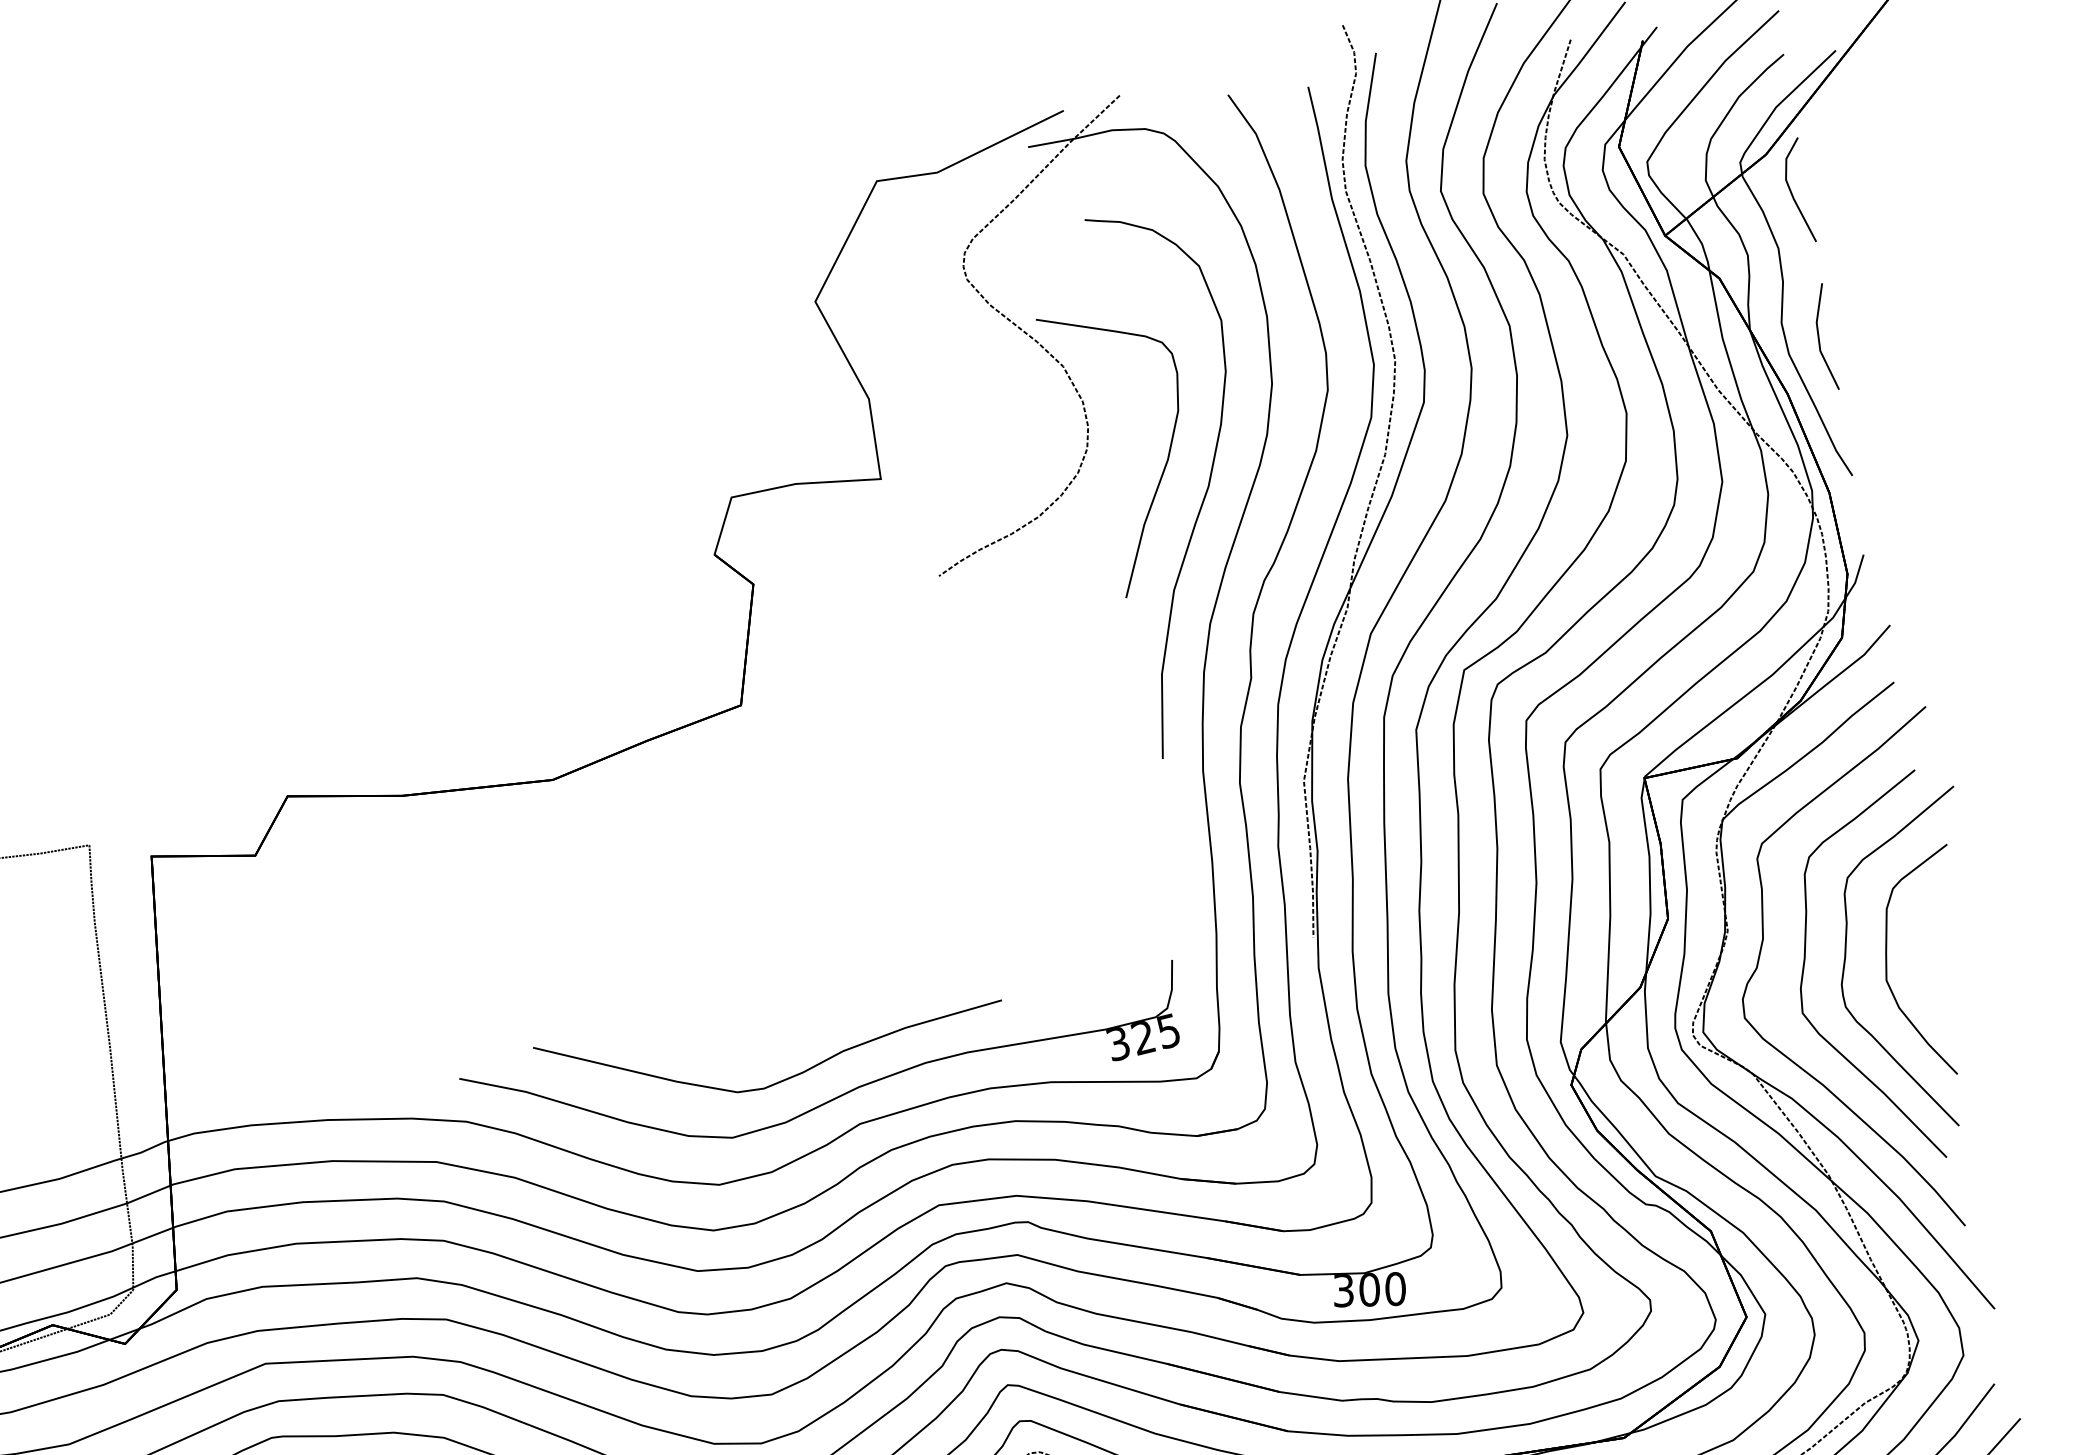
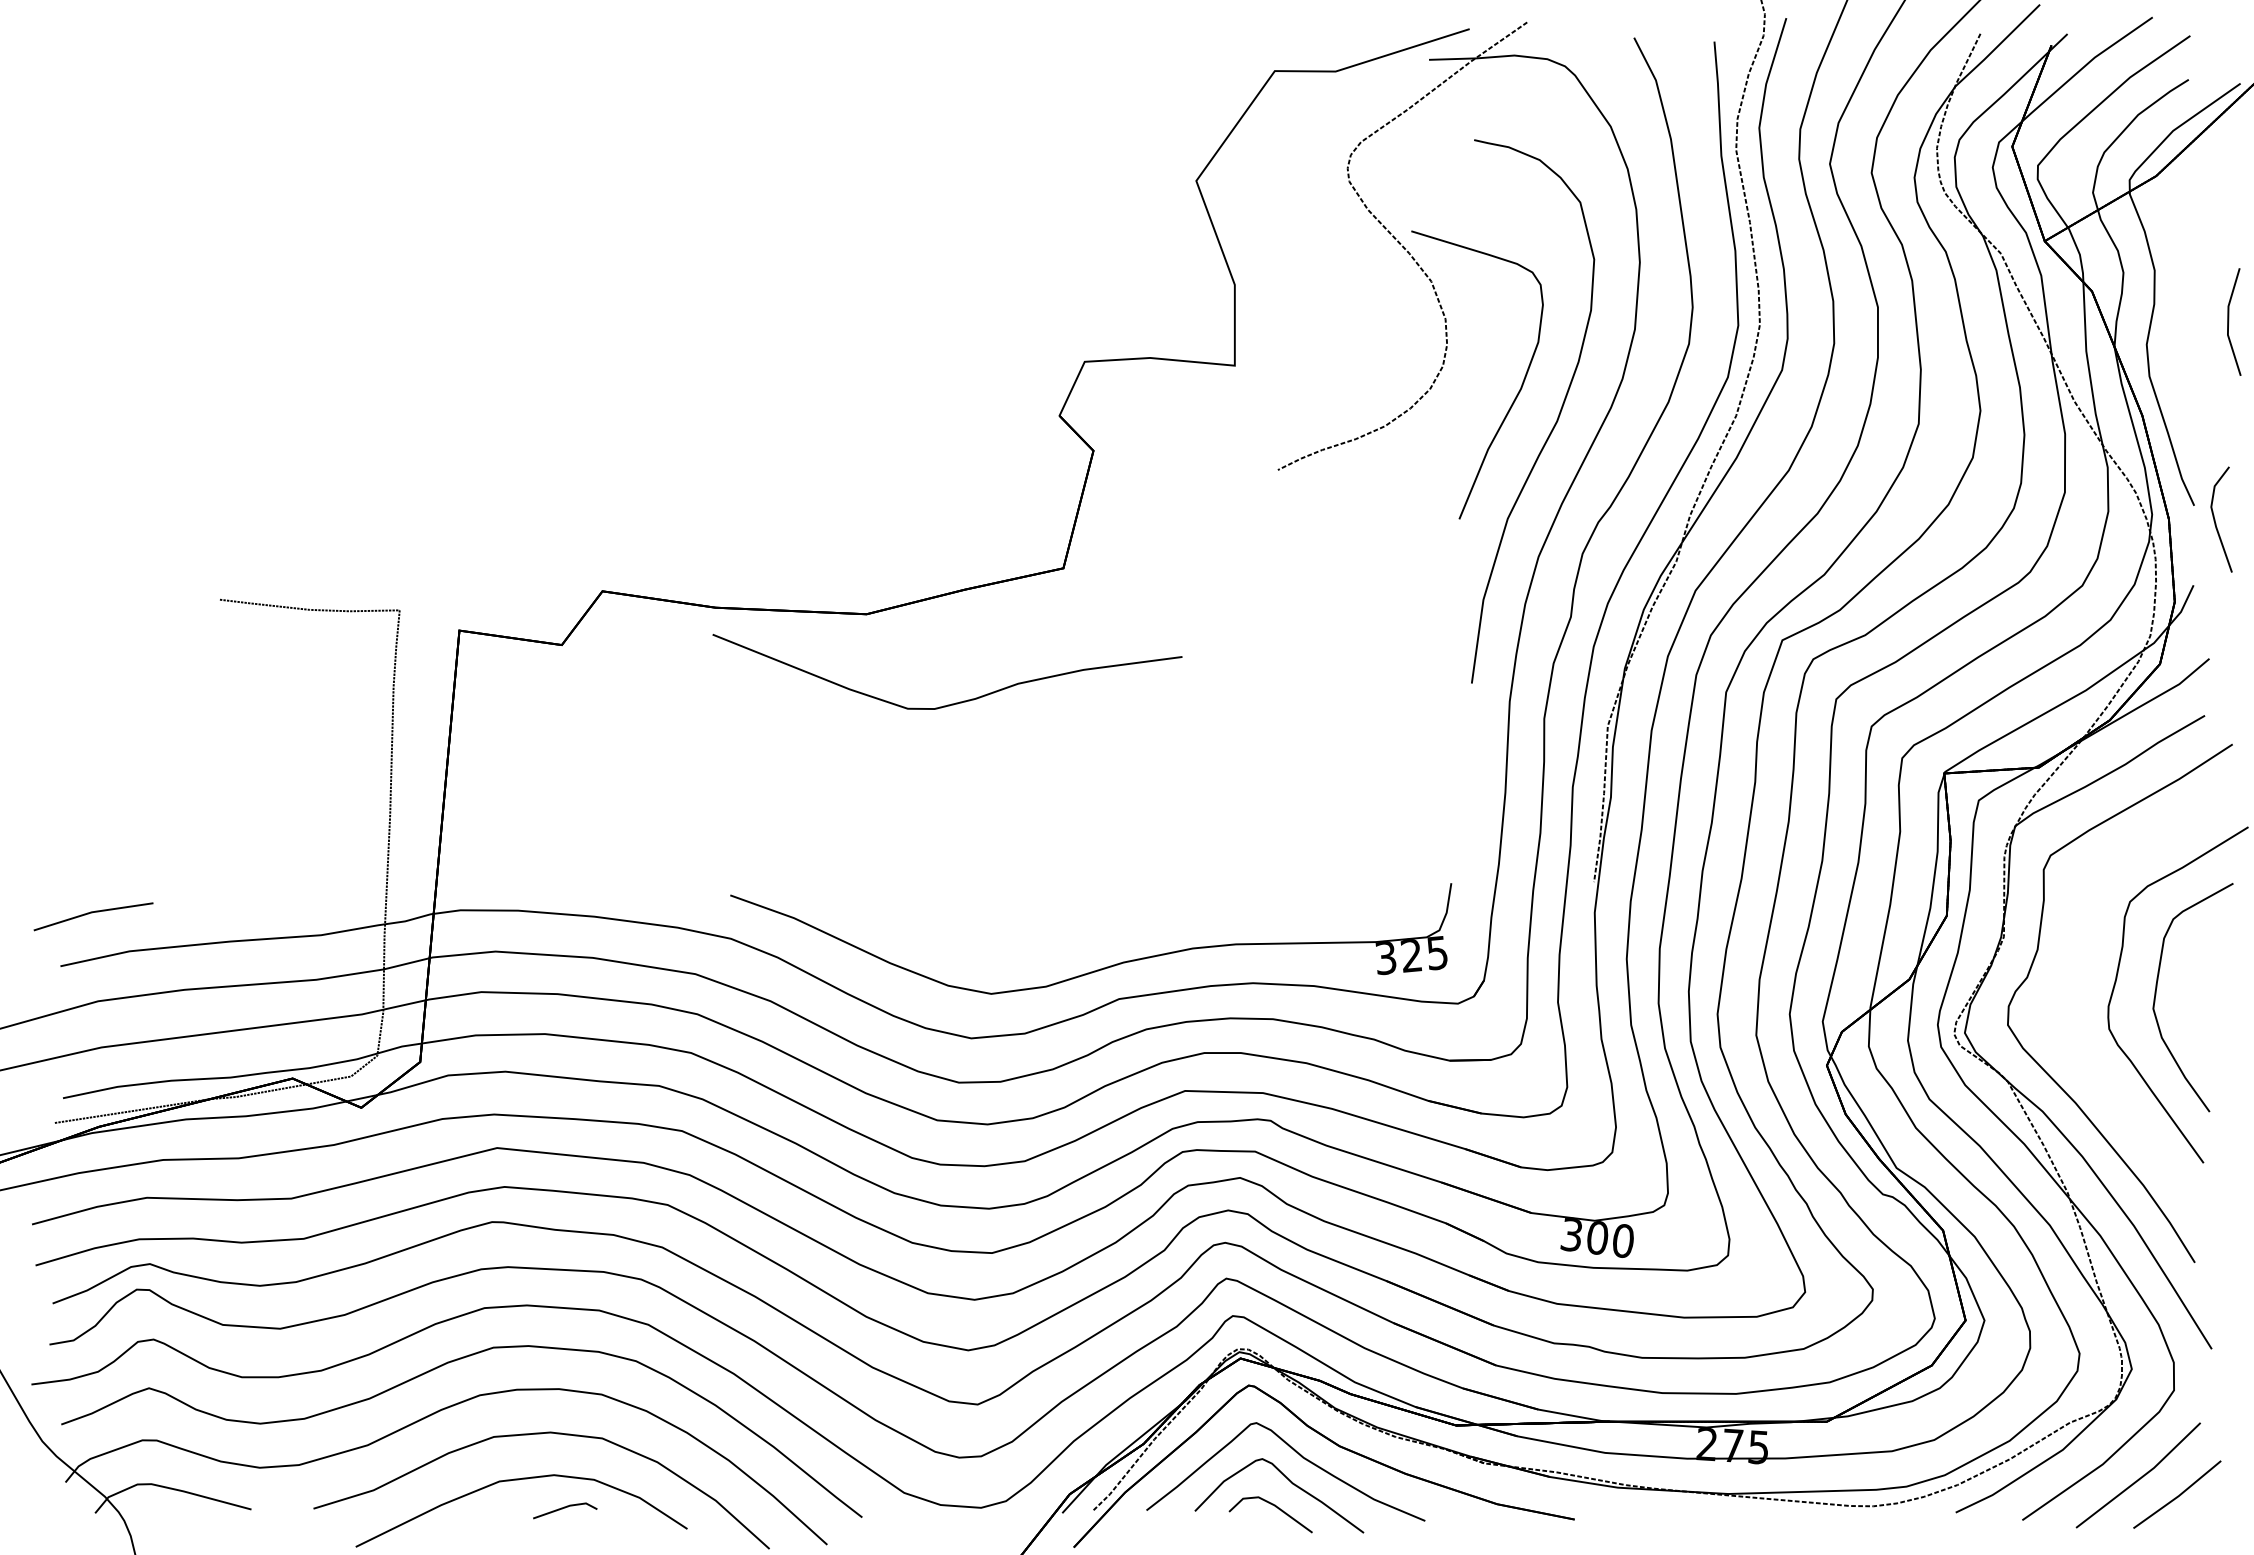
curve: (1792, 191) -> (2215, 519), moved
line: (1819, 337) -> (2229, 321), moved
curve: (1805, 960) -> (2076, 977), removed
part: (783, 1079) -> (955, 702), moved

